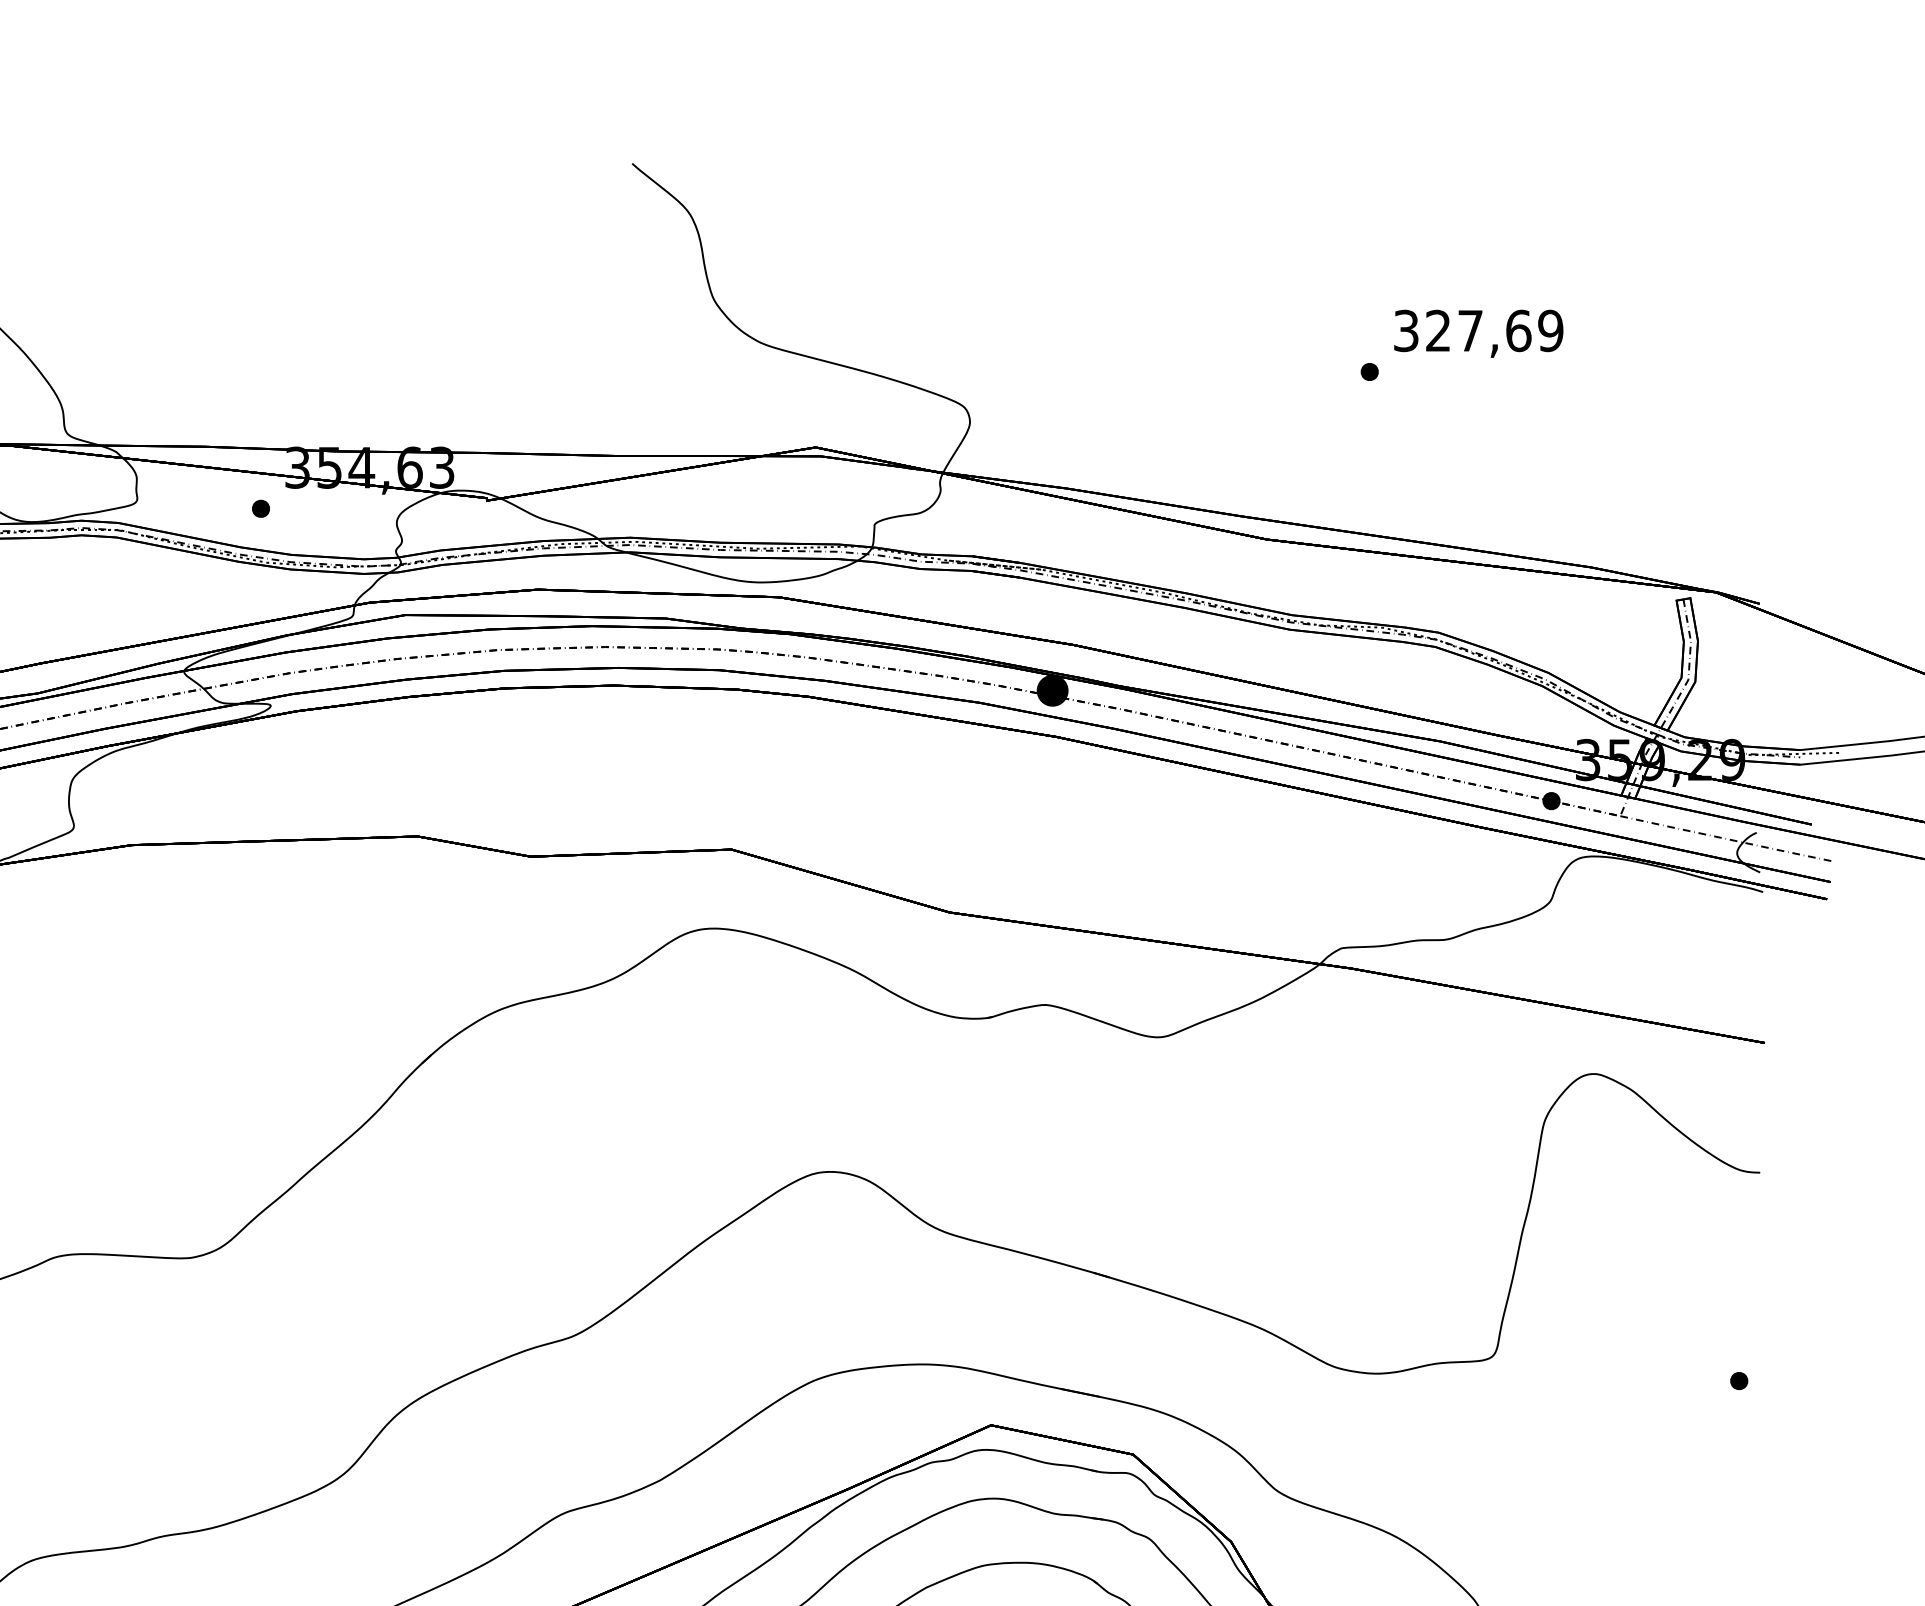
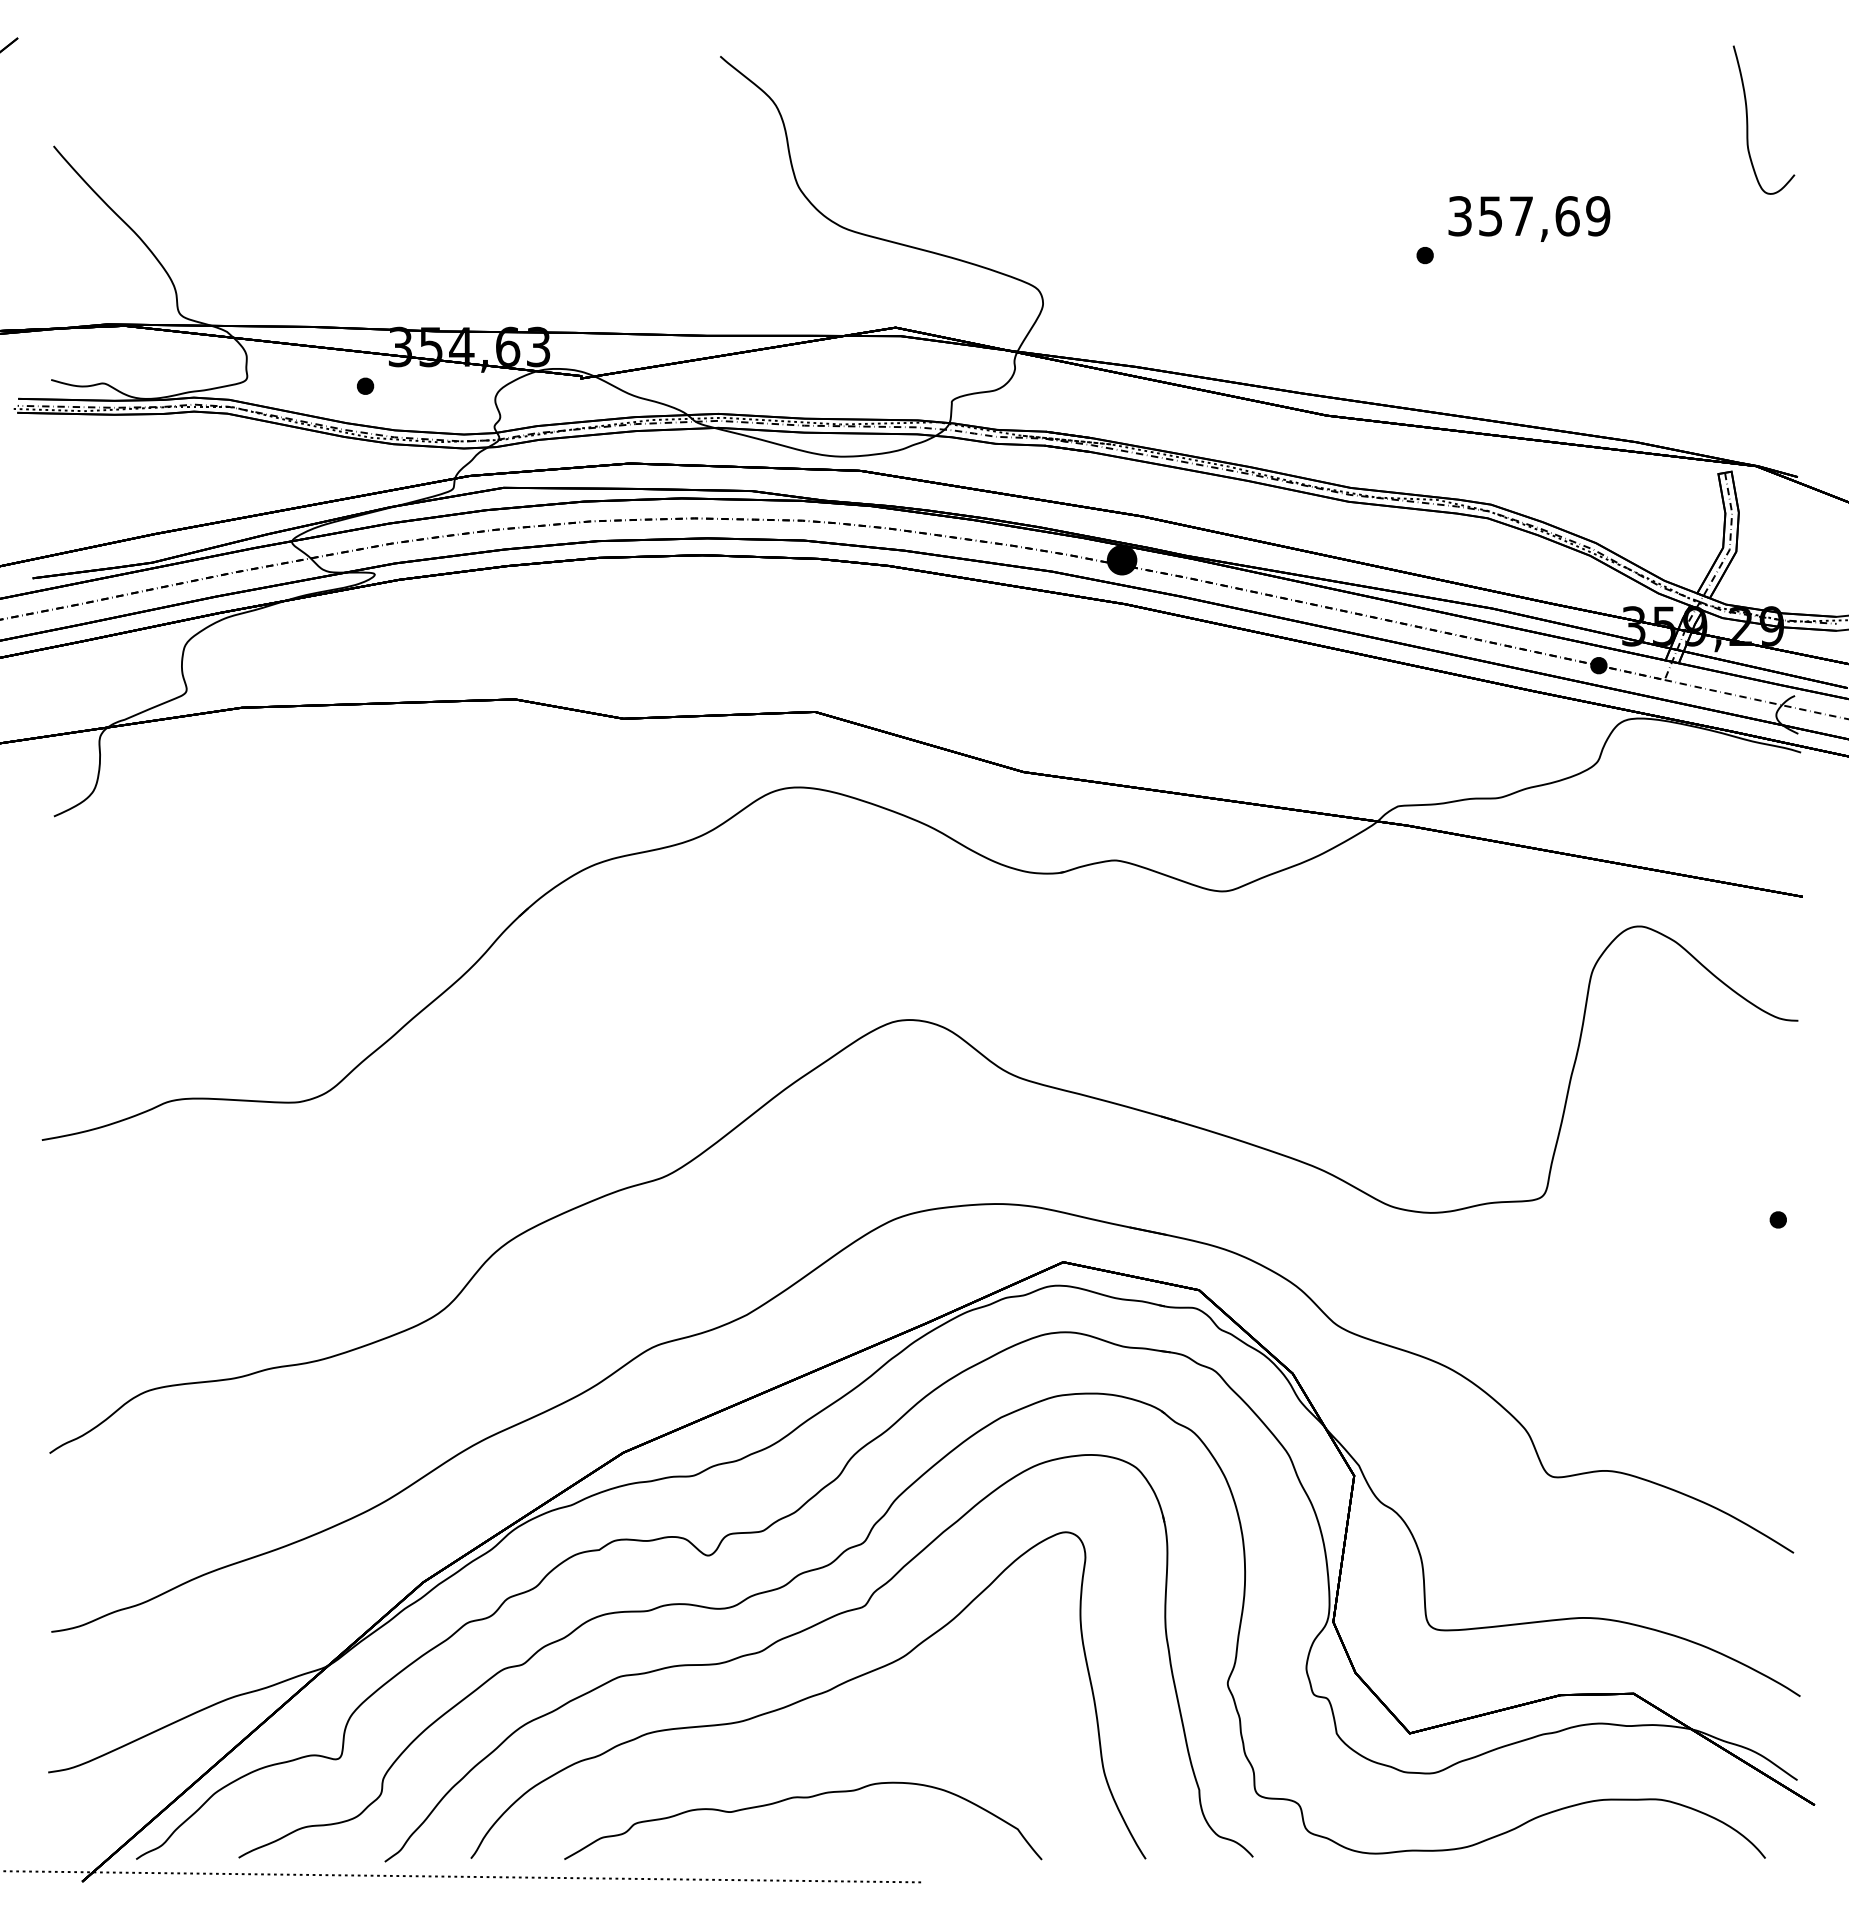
curve: (1708, 230) -> (1748, 120), added
text: (1438, 331) -> (1490, 216), 327,69 -> 357,69

